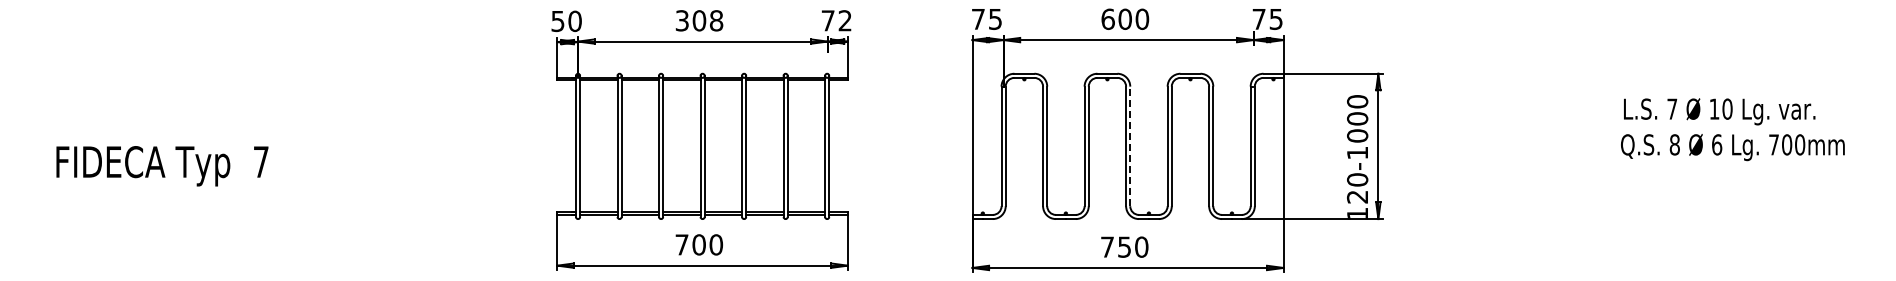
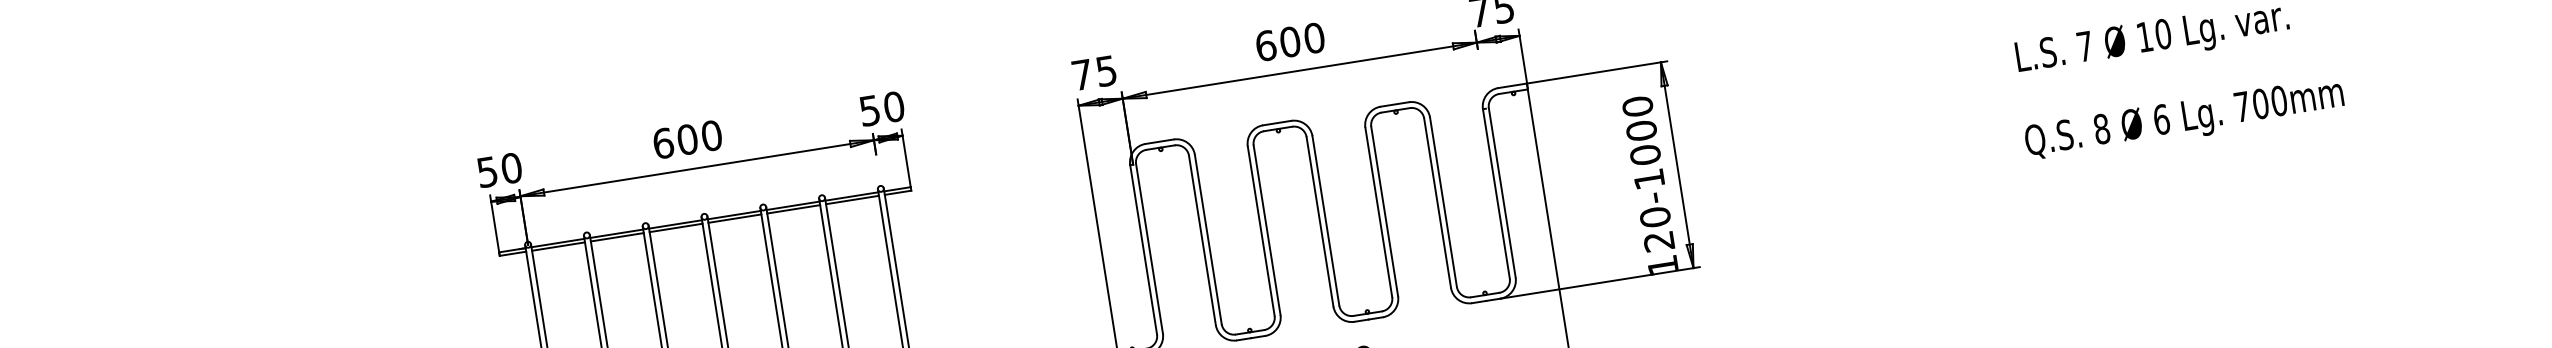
text: (699, 20) -> (687, 139), 308 -> 600
text: (836, 20) -> (881, 108), 72 -> 50
line: (1130, 146) -> (1326, 220), dashed -> solid
text: (1732, 147) -> (2184, 119), moved

